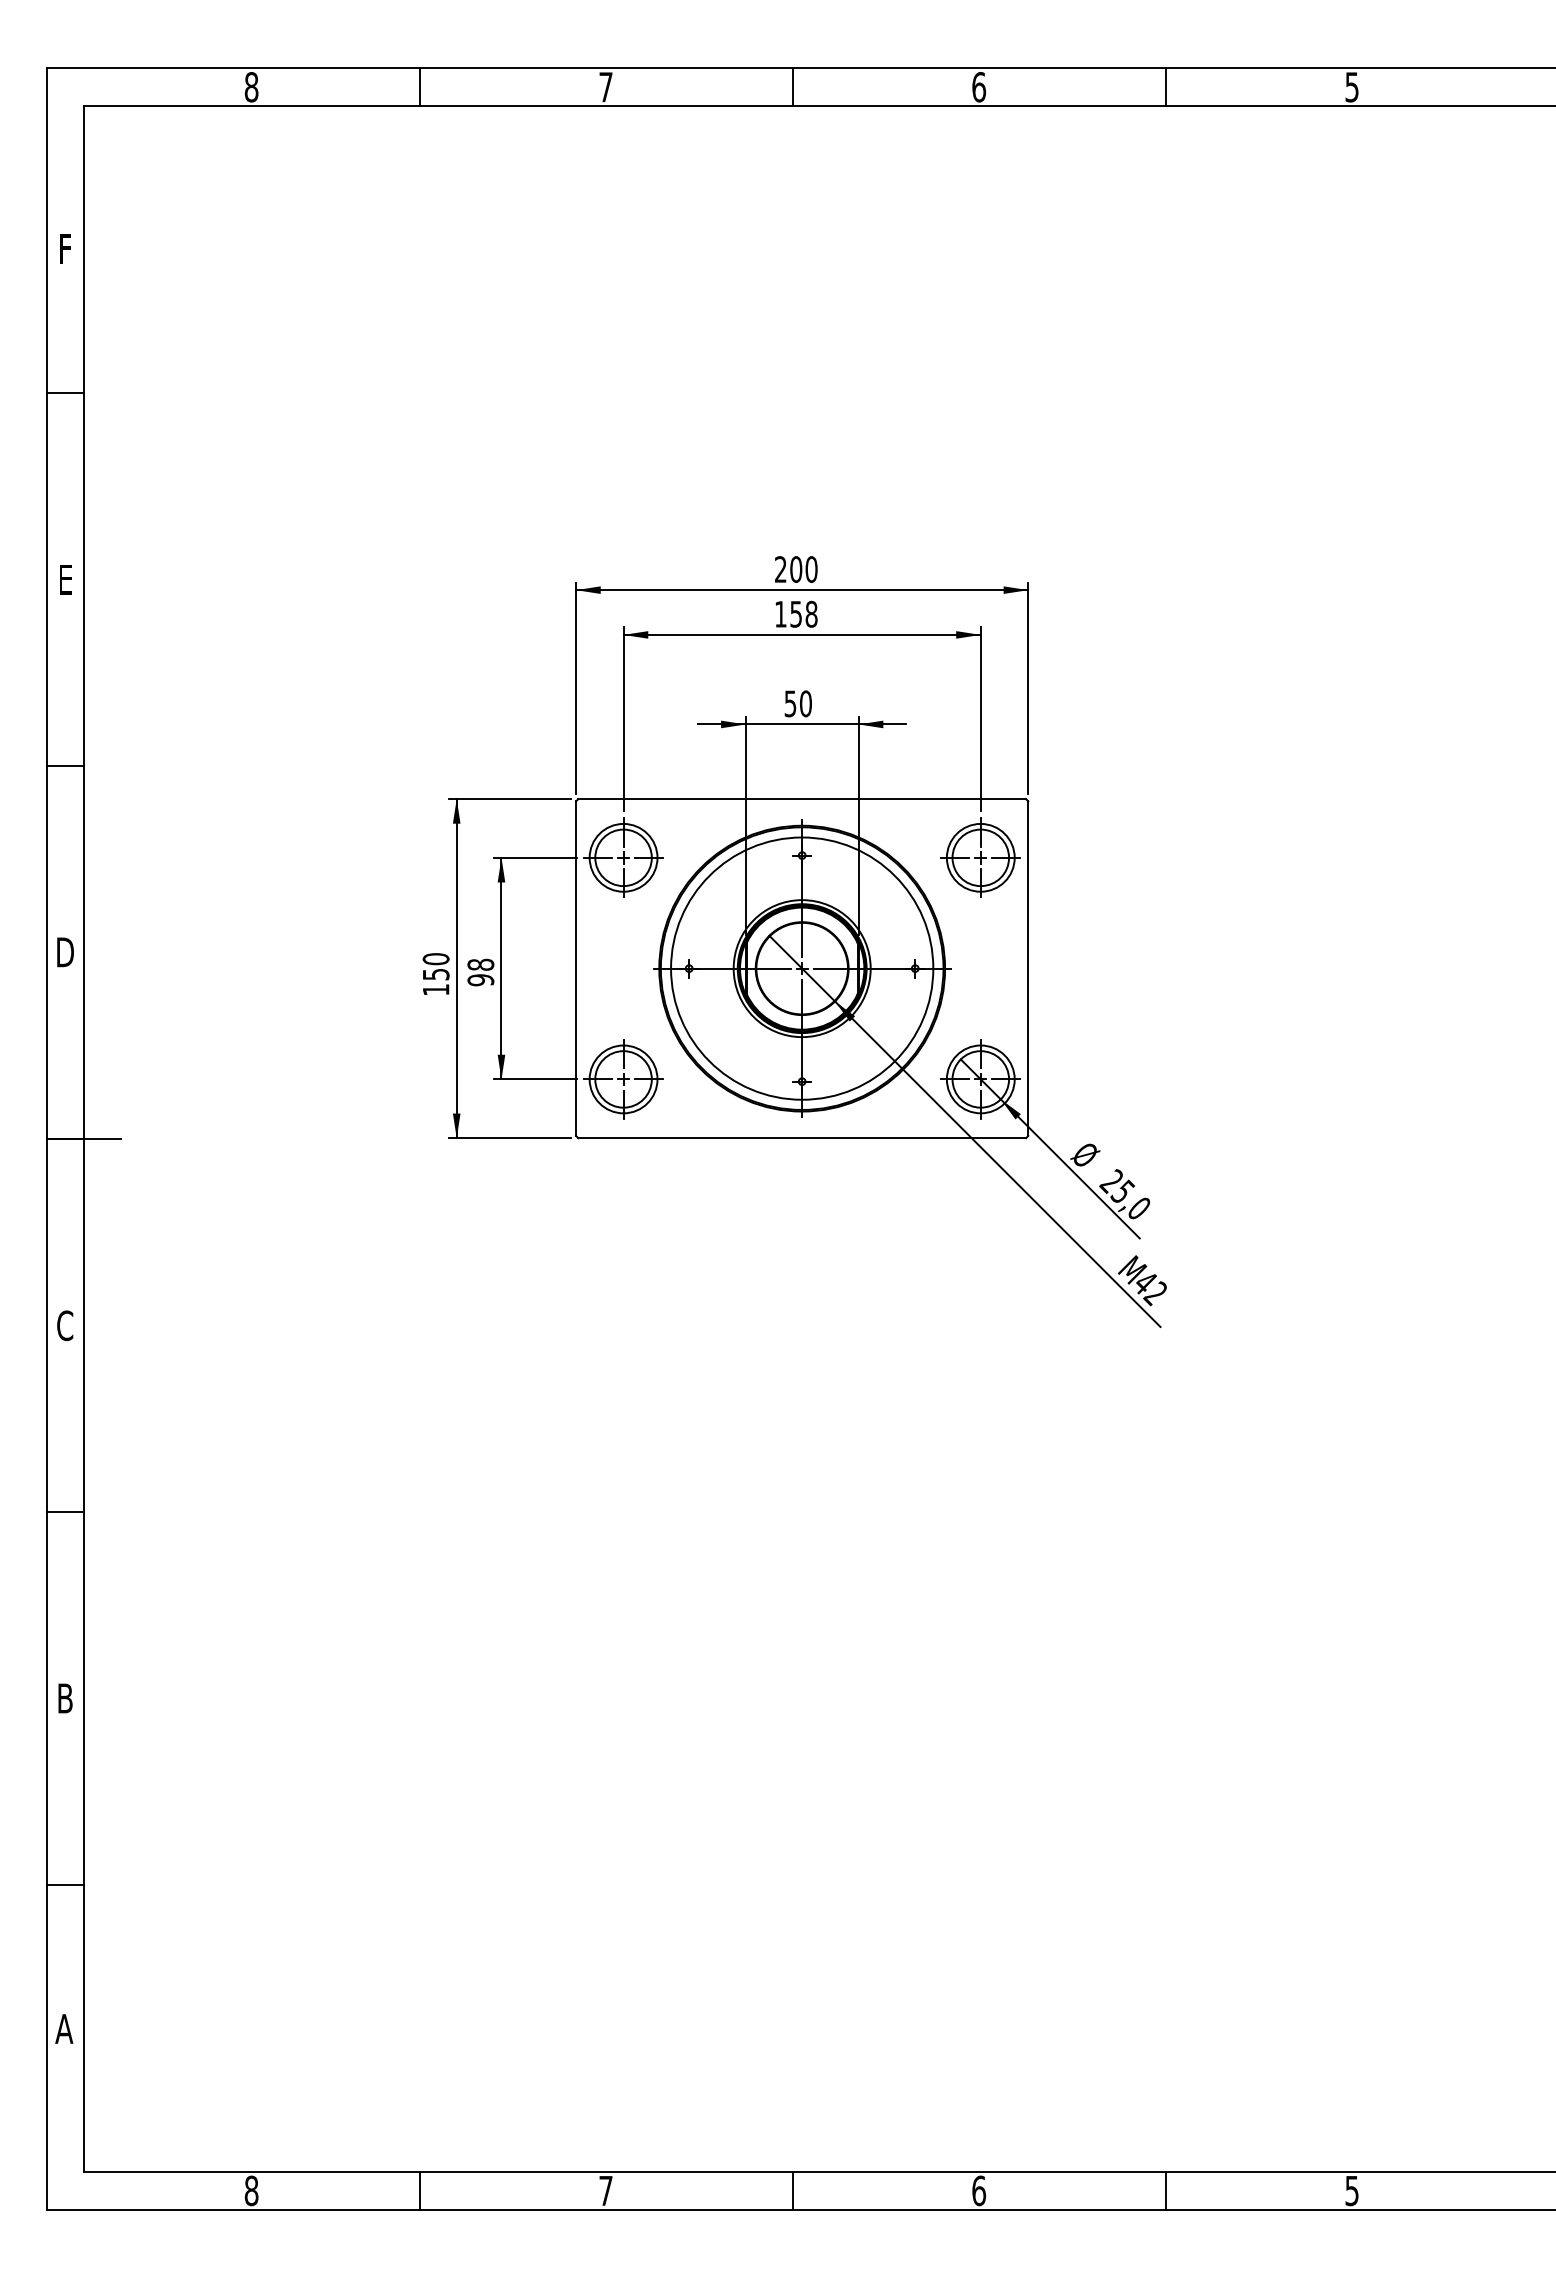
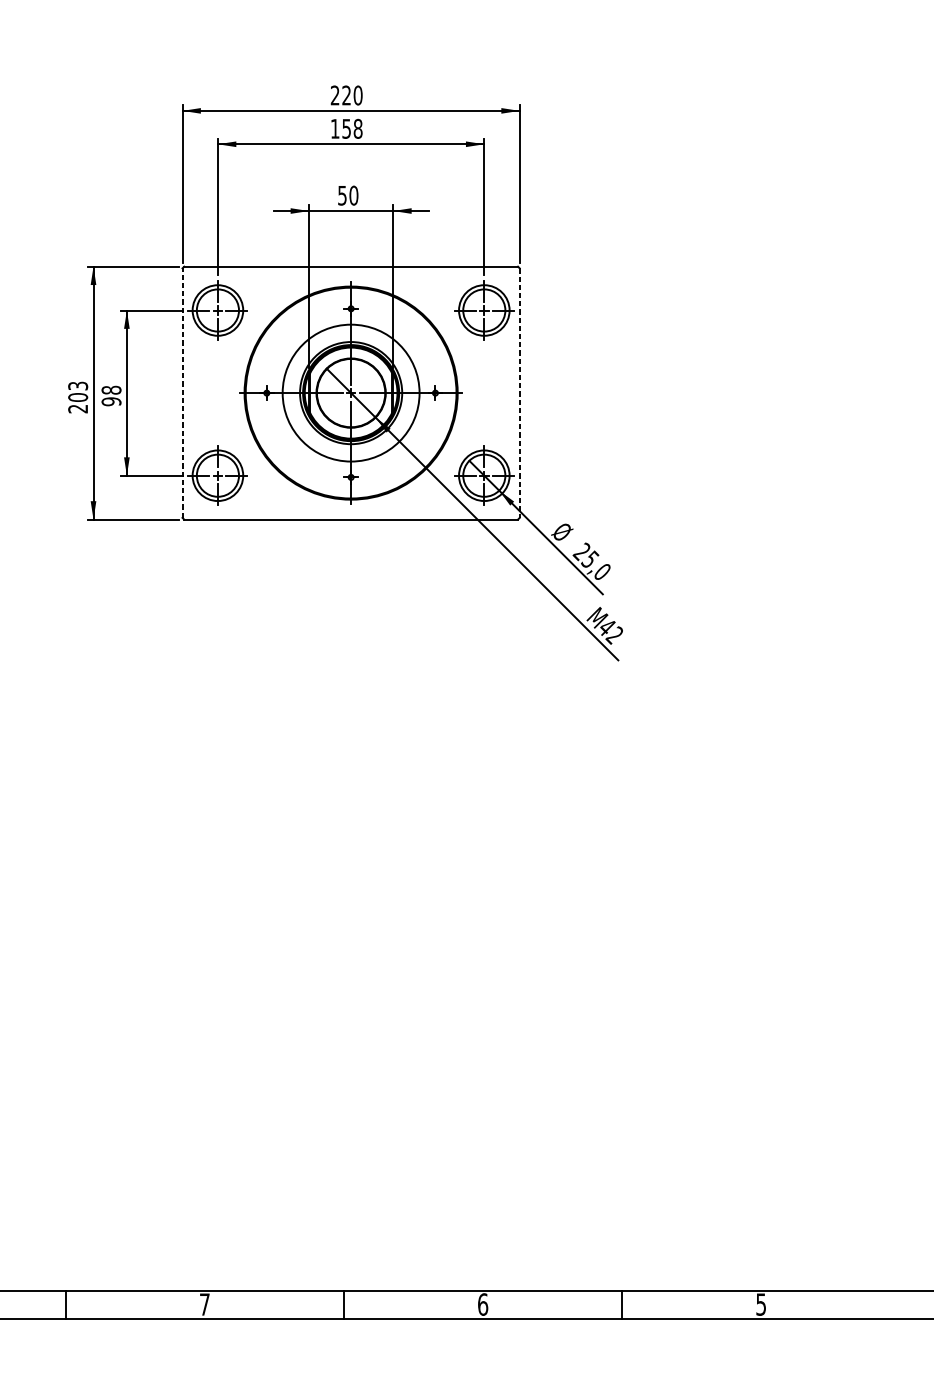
text: (796, 569) -> (346, 95), 200 -> 220
line: (576, 968) -> (182, 393), solid -> dashed
circle: (802, 968) -> (351, 393), size x0.7
line: (1028, 969) -> (519, 393), solid -> dashed
text: (435, 974) -> (77, 397), 150 -> 203

